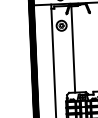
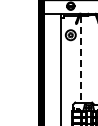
line: (73, 49) -> (81, 59), solid -> dashed

